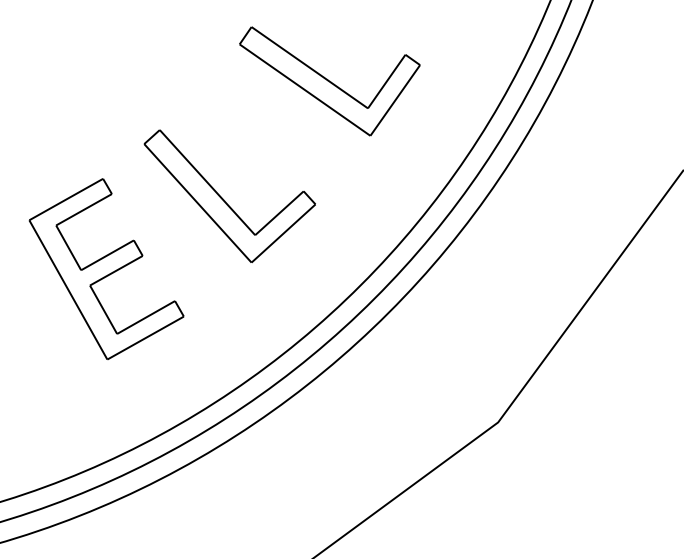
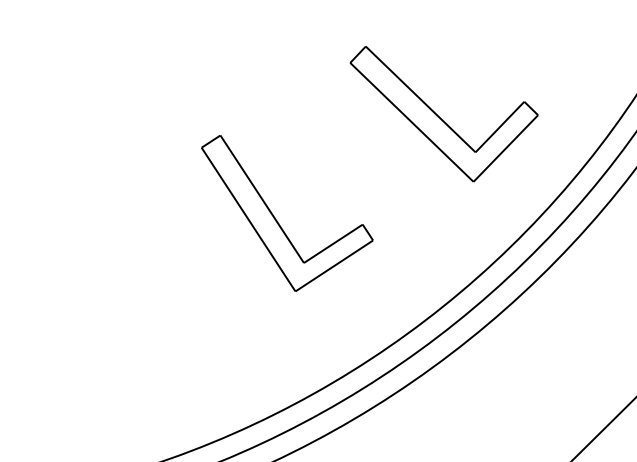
part: (329, 81) -> (439, 117), moved
part: (106, 268) -> (140, 273), removed

